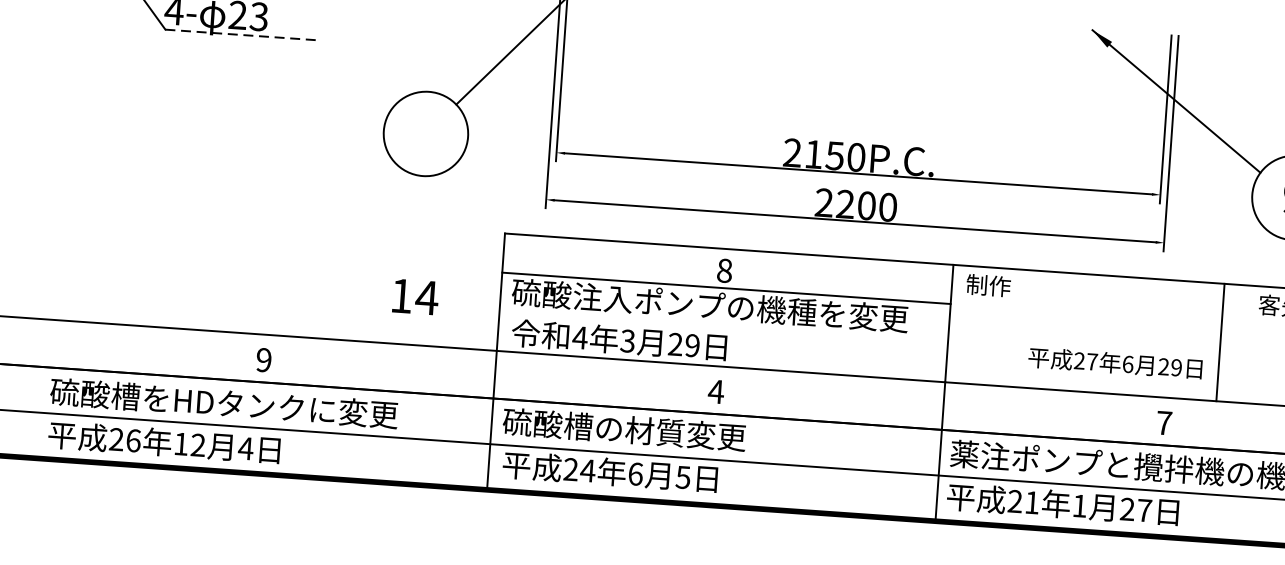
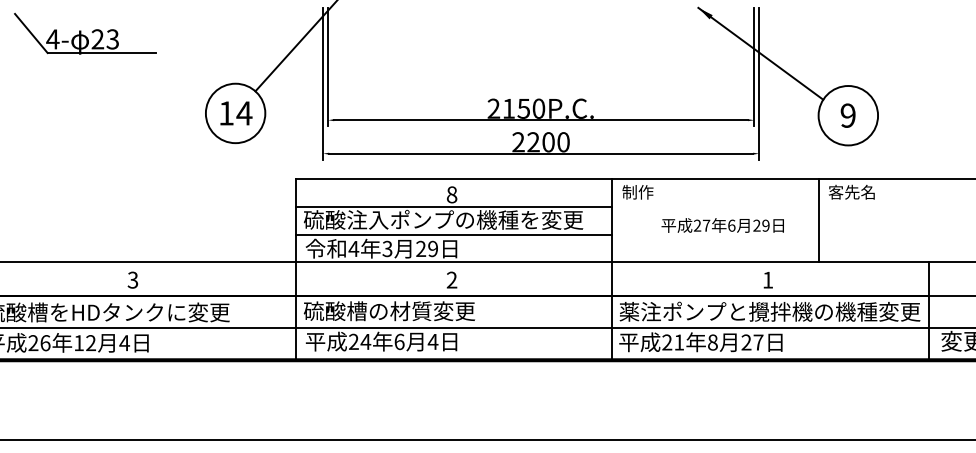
line: (243, 35) -> (102, 53), dashed -> solid
text: (415, 297) -> (236, 113), moved
line: (722, 327) -> (453, 234), added
line: (1220, 342) -> (818, 220), moved
text: (263, 360) -> (132, 280), 9 -> 3
text: (1114, 363) -> (722, 225), moved
text: (715, 390) -> (451, 279), 4 -> 2
text: (1165, 422) -> (768, 279), 7 -> 1
text: (682, 478) -> (432, 342), 5 -> 4
text: (1079, 505) -> (712, 342), 1 -> 8

